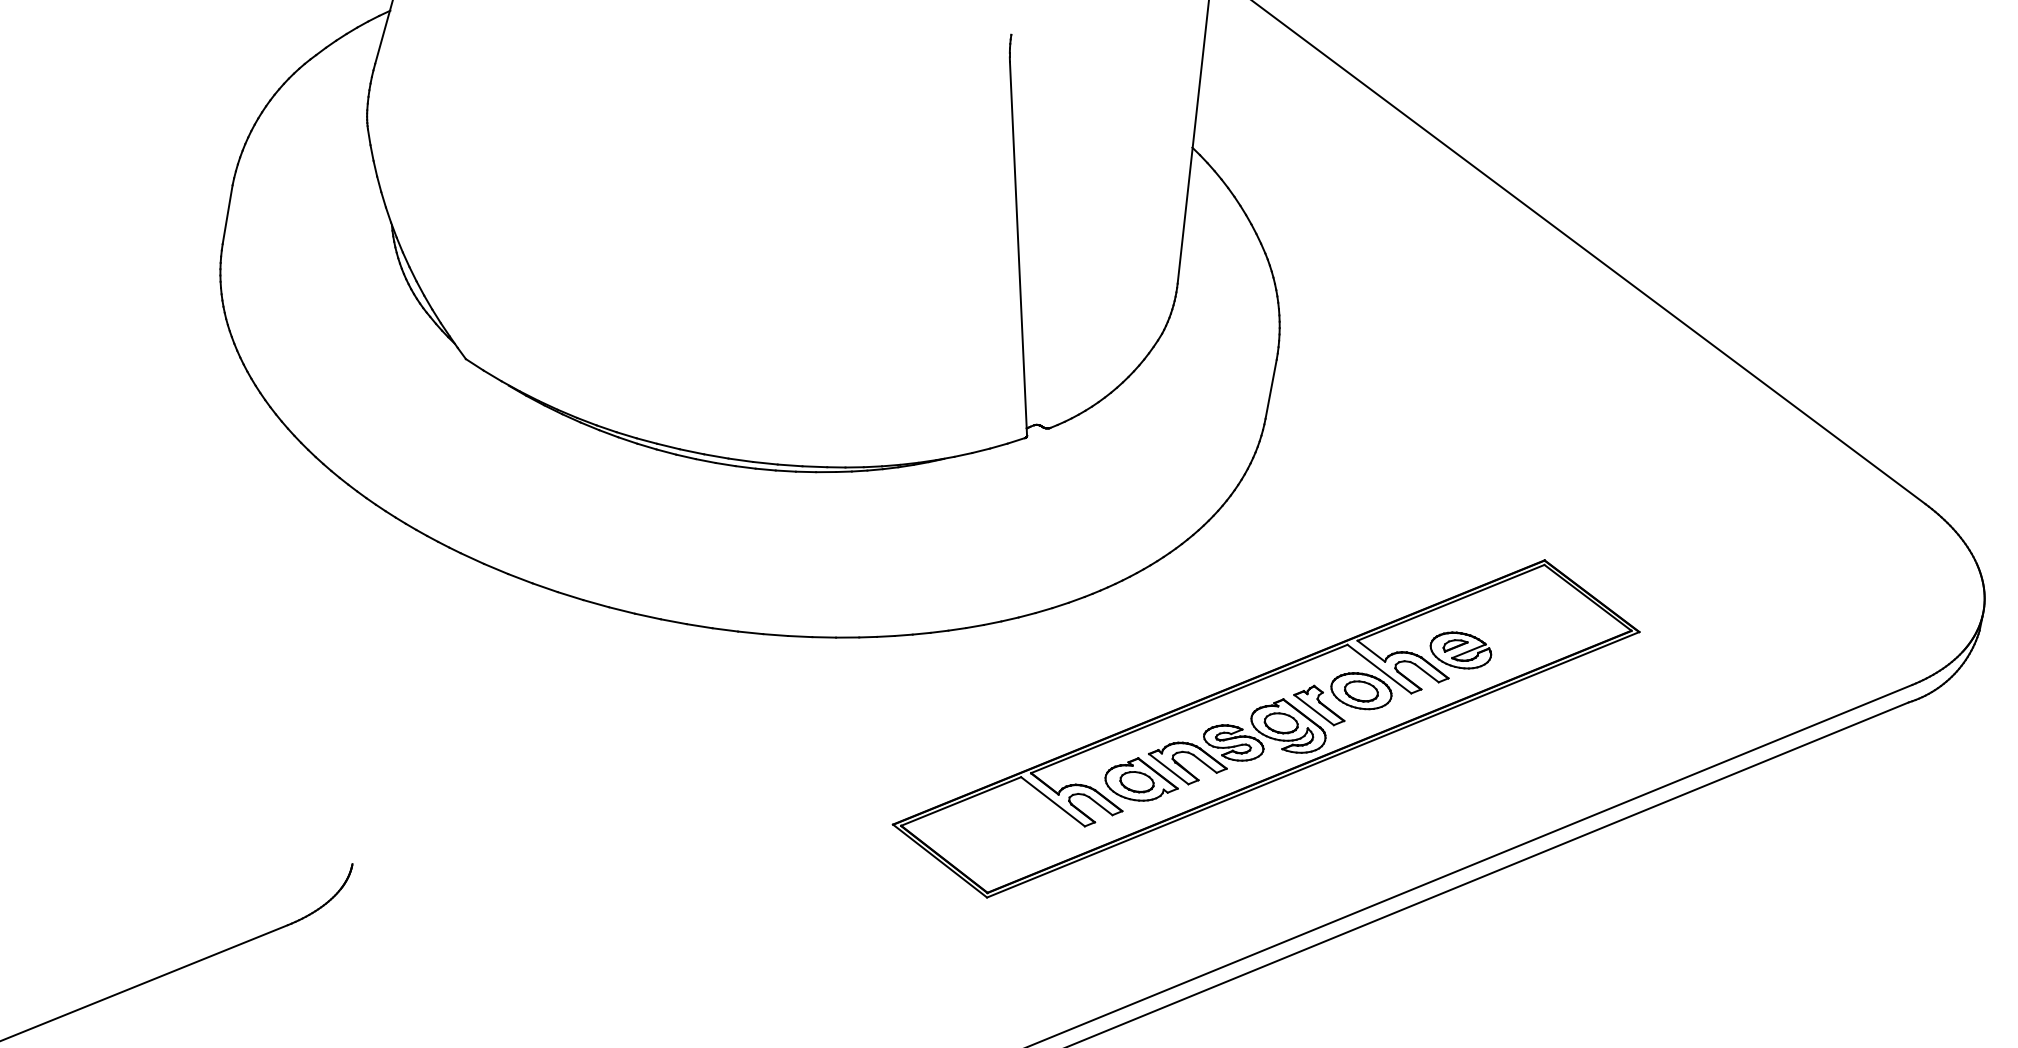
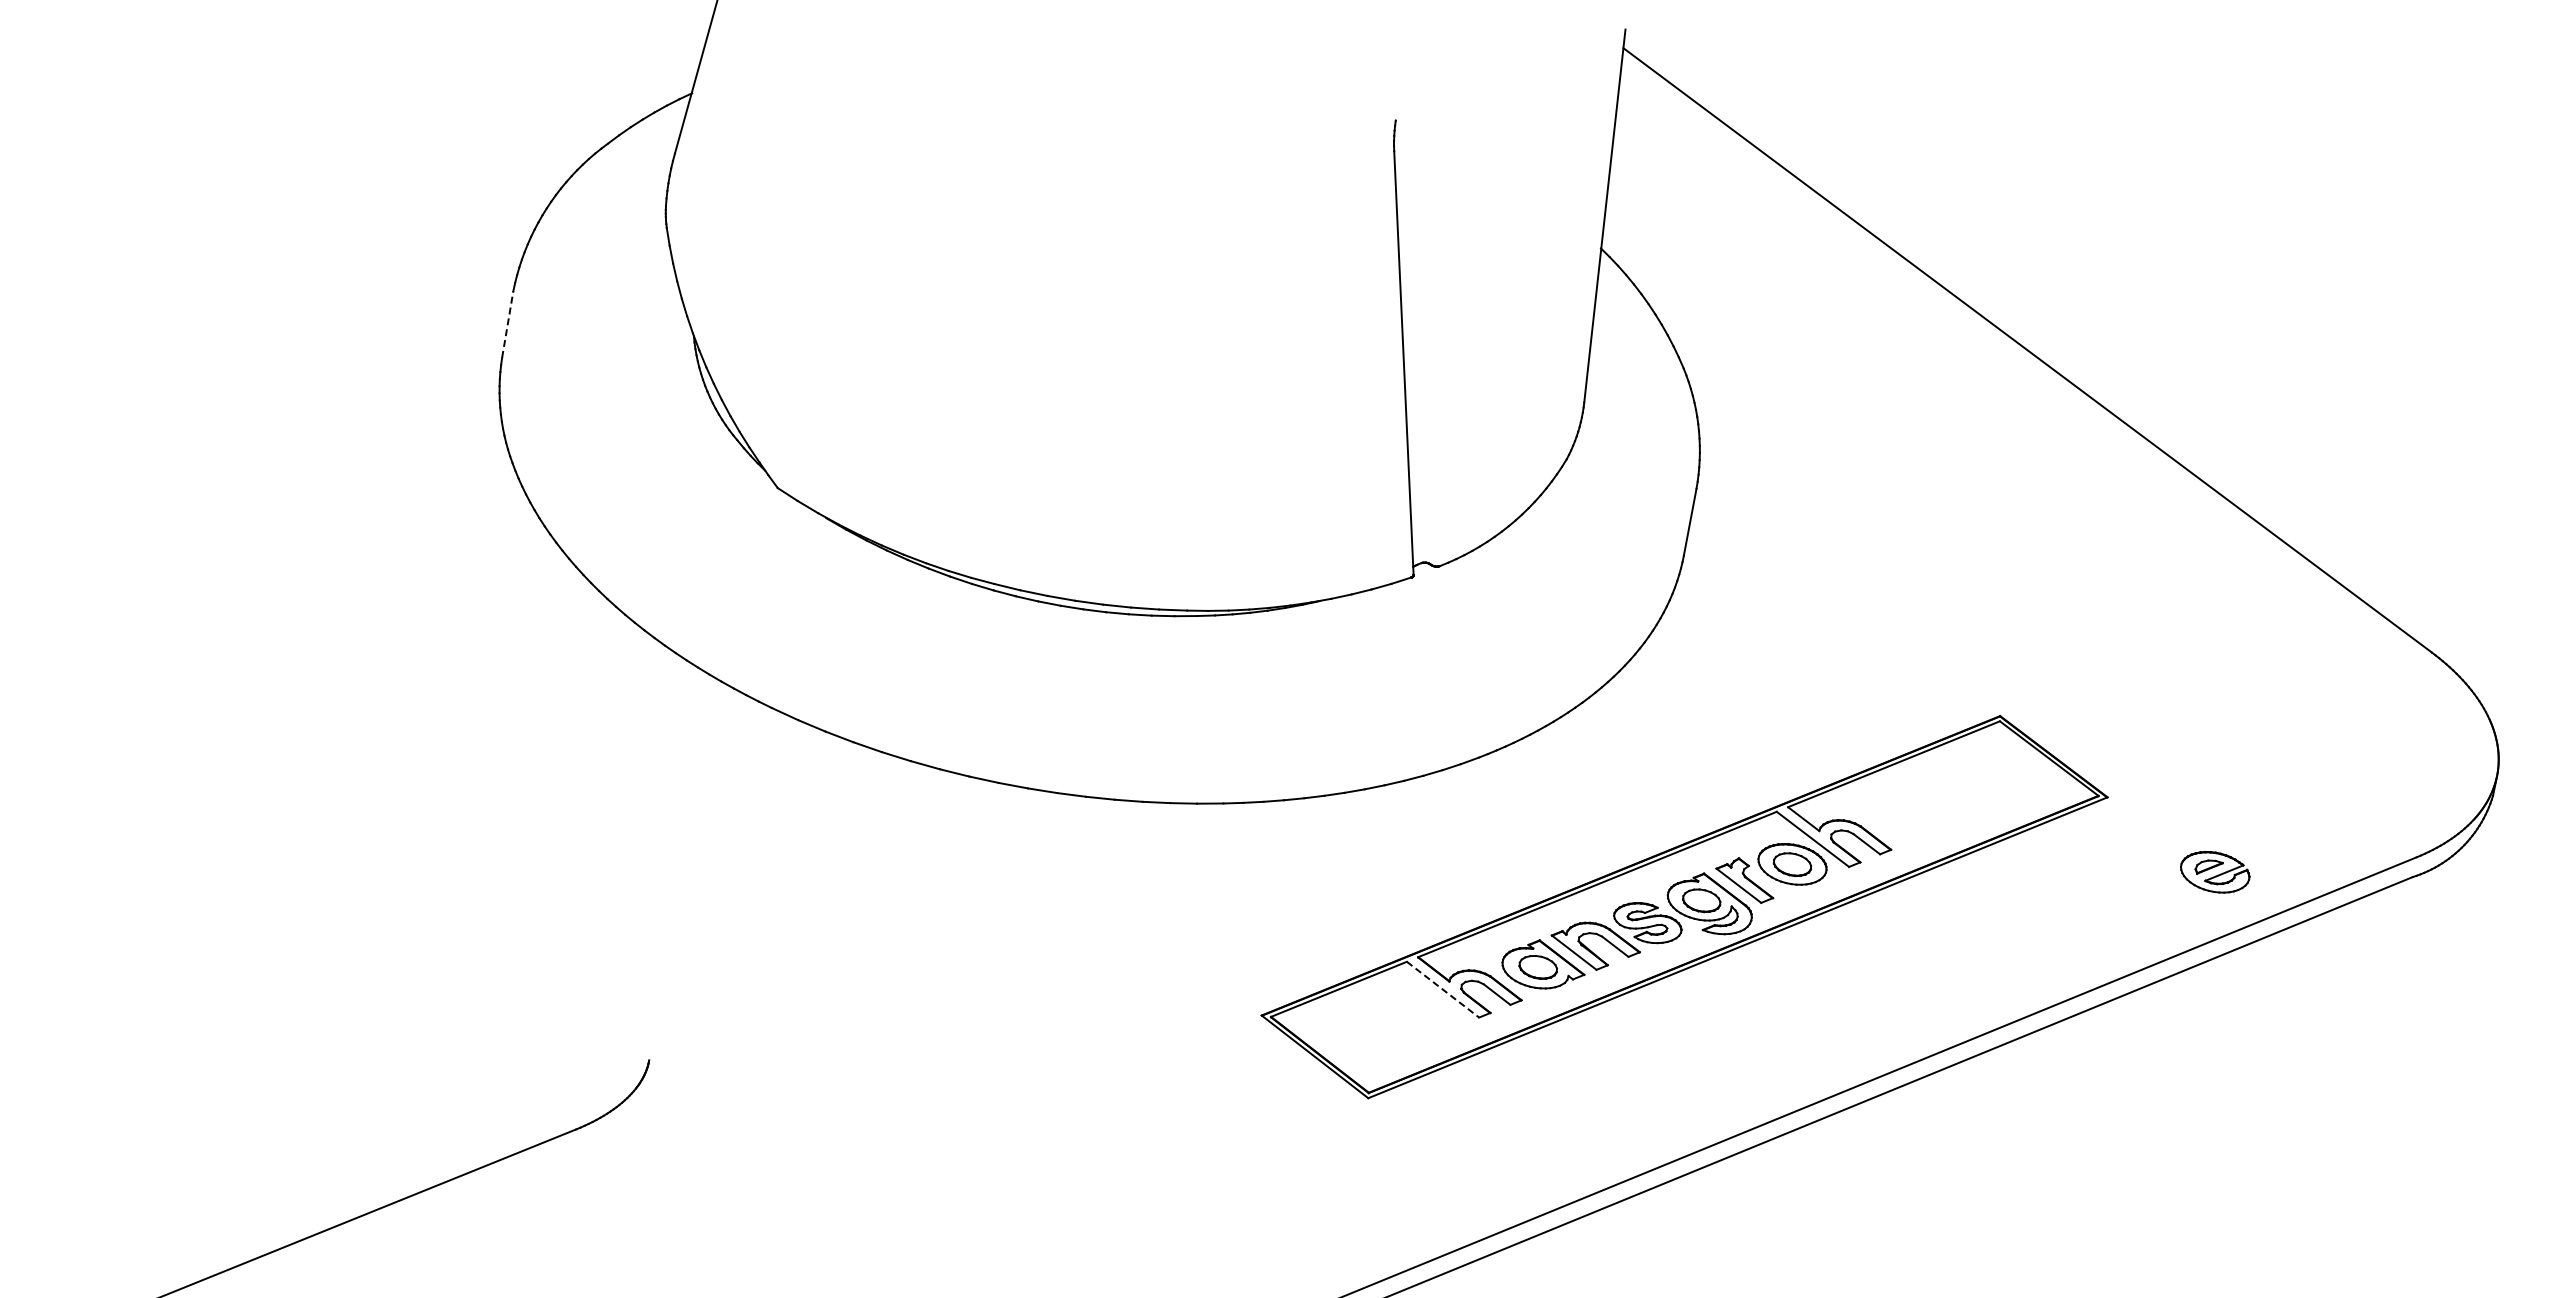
line: (227, 214) -> (507, 324), solid -> dashed
part: (1461, 650) -> (2215, 872), moved
line: (1053, 801) -> (1443, 989), solid -> dashed

